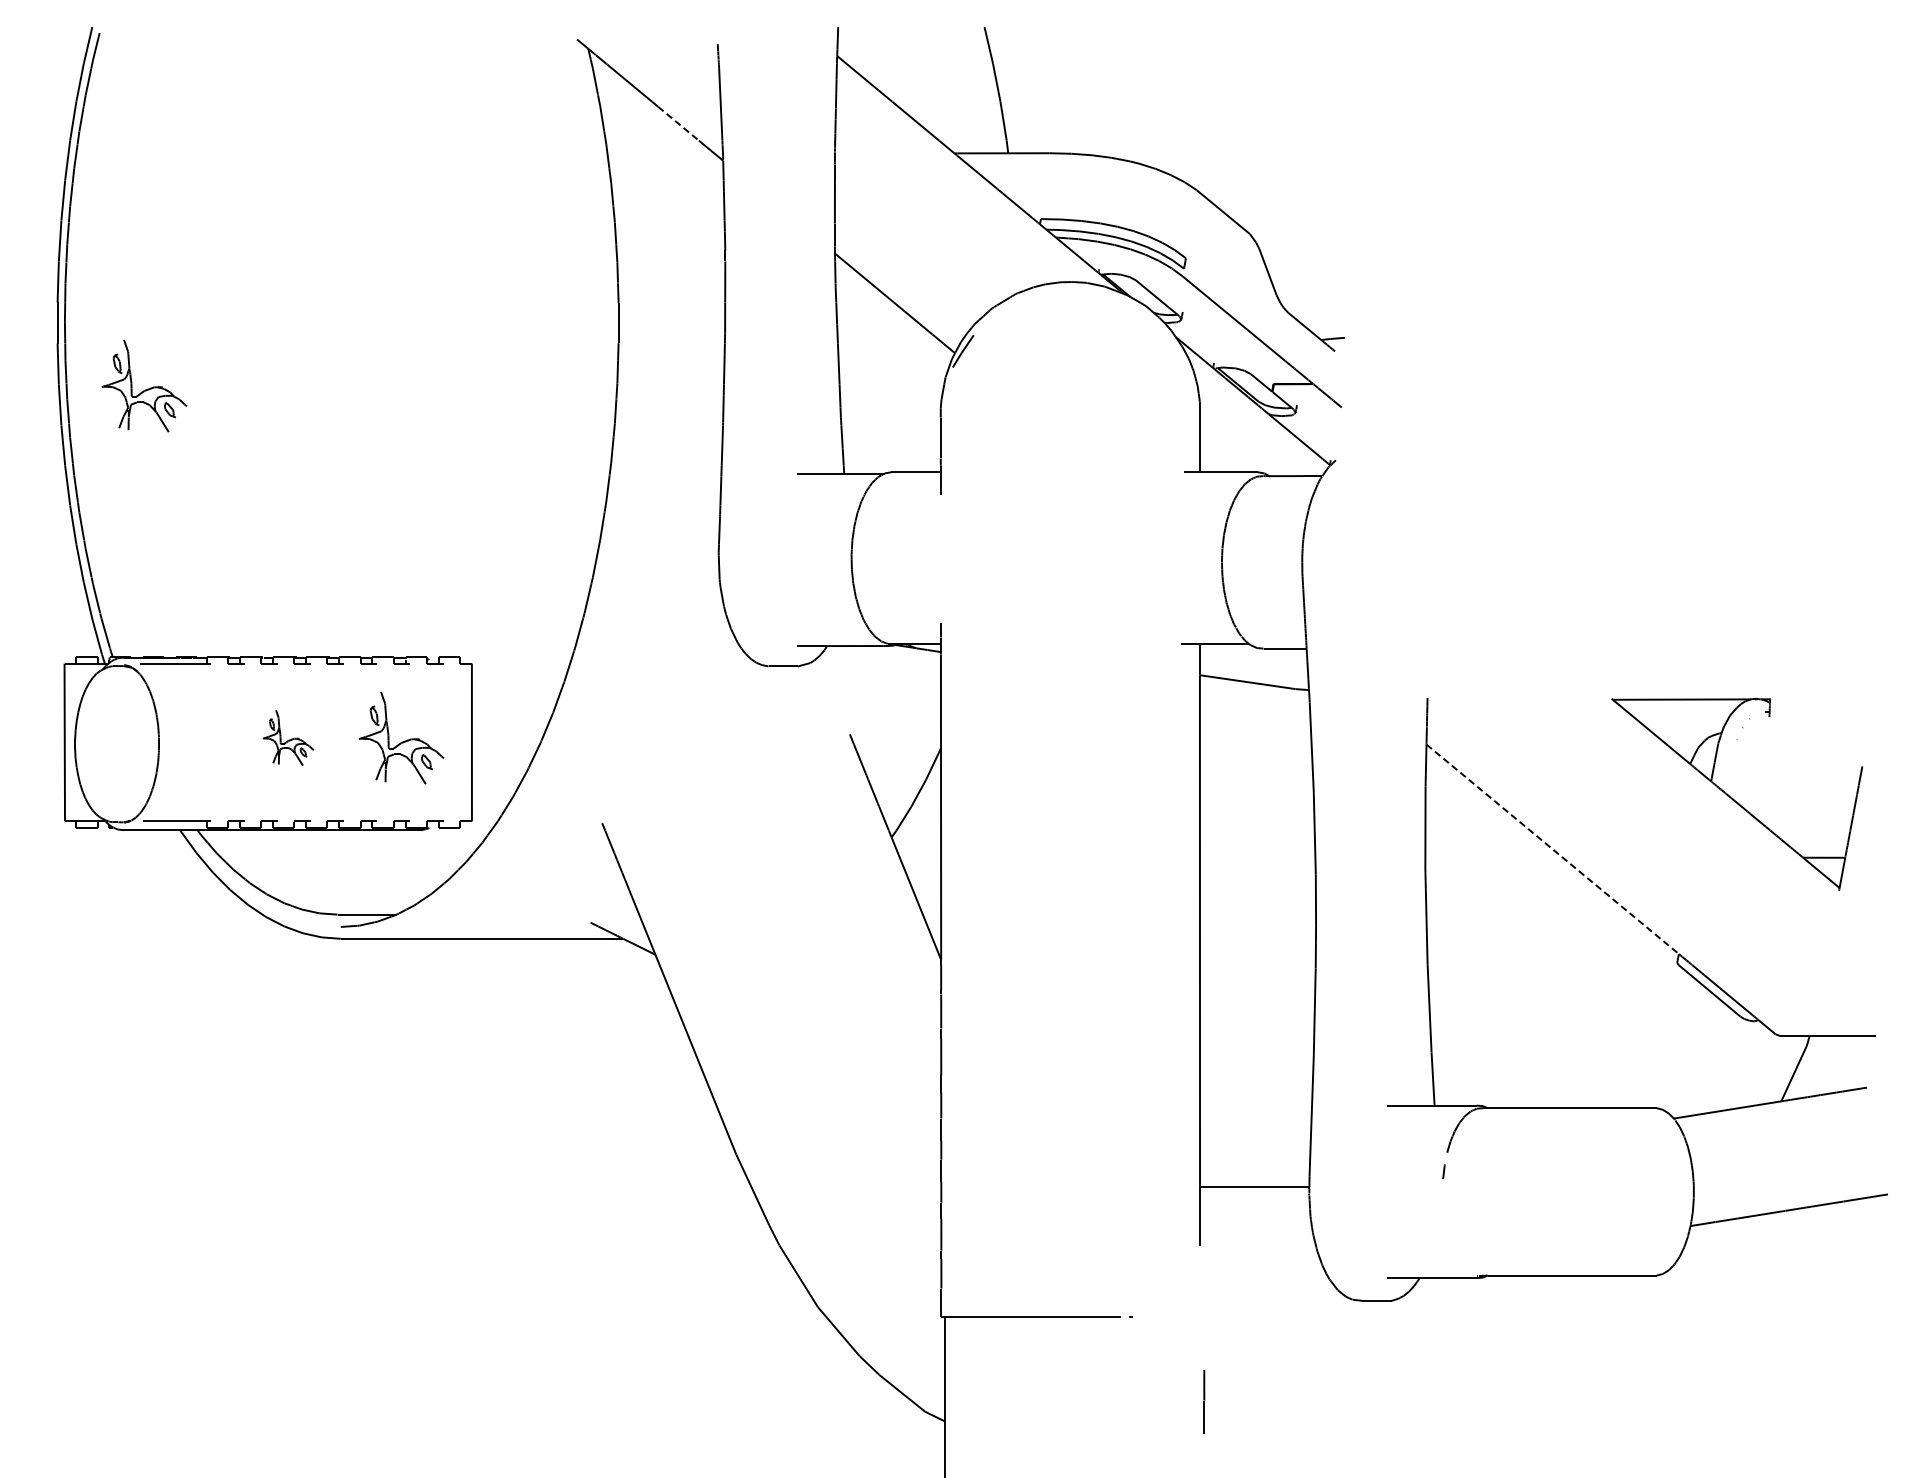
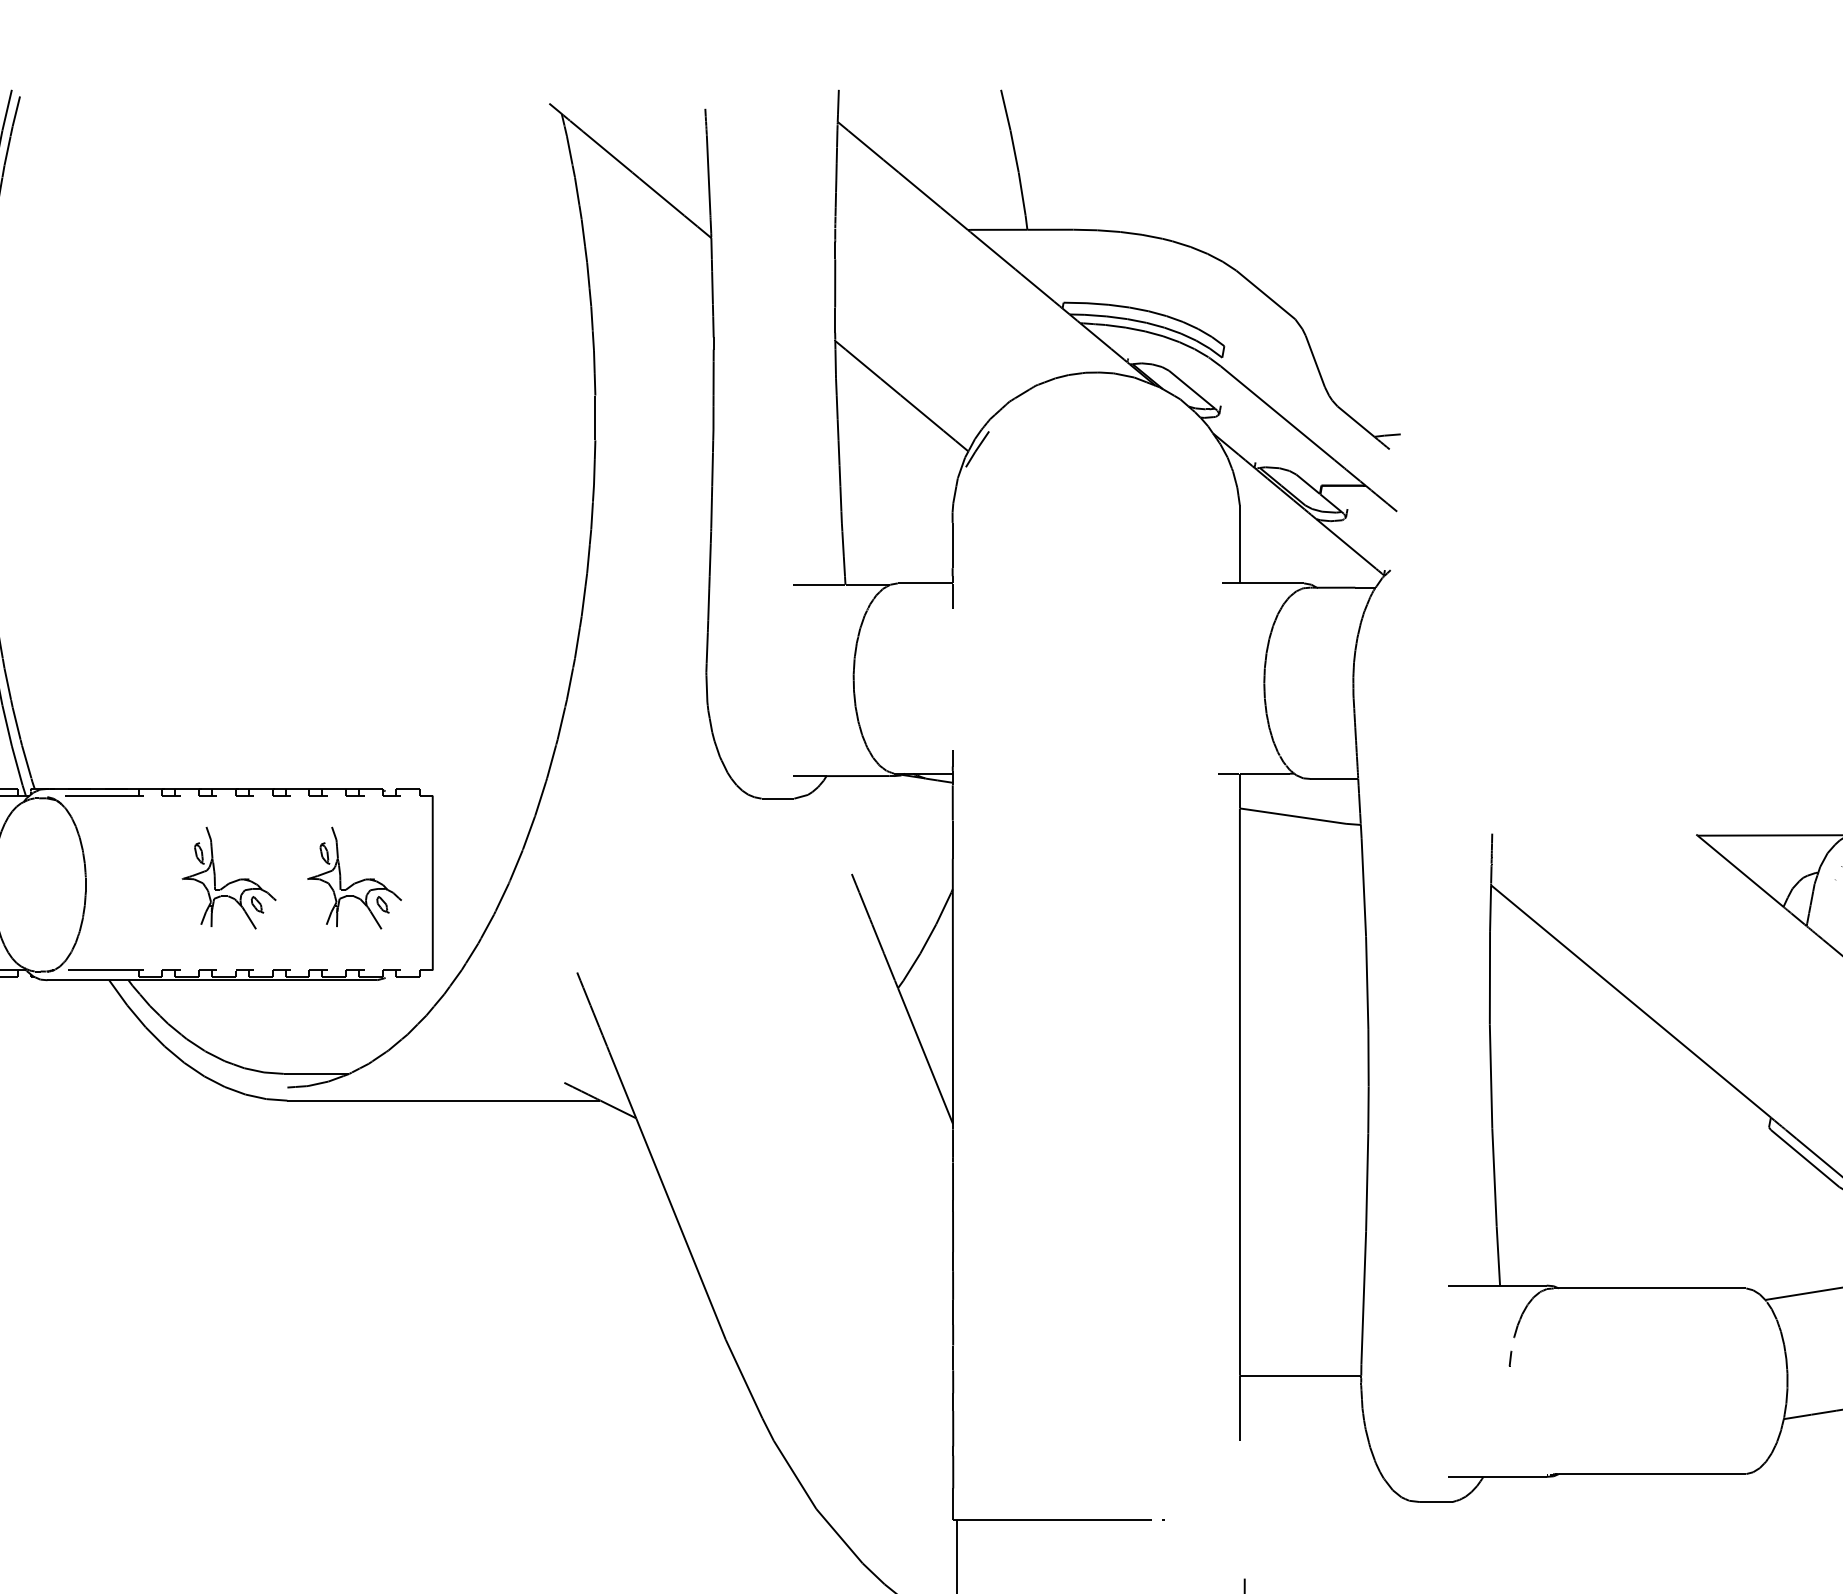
line: (678, 124) -> (661, 197), dashed -> solid
part: (144, 385) -> (69, 487), removed
part: (288, 737) -> (229, 877), size x1.67
line: (1552, 849) -> (1630, 1001), dashed -> solid

